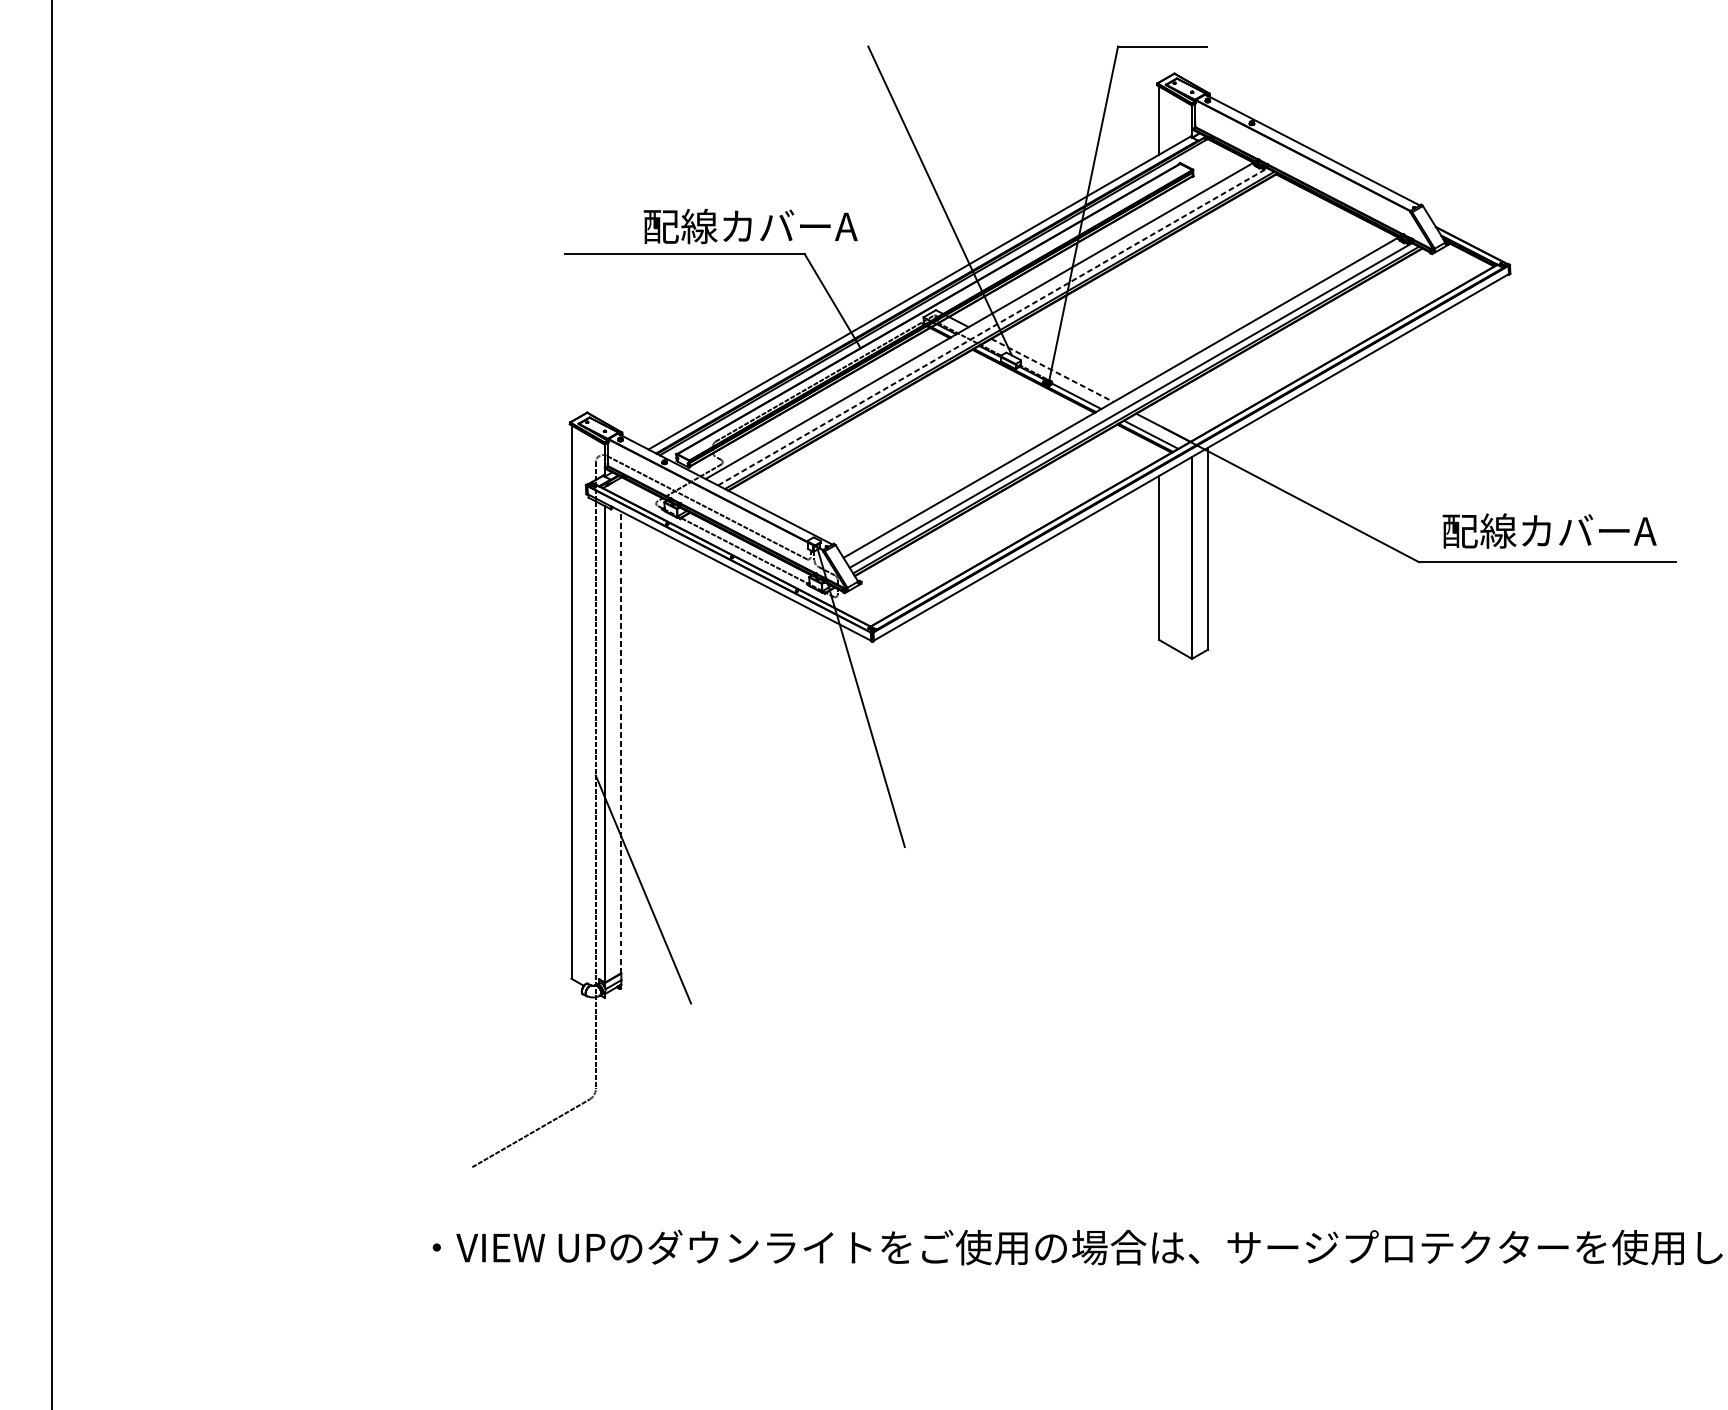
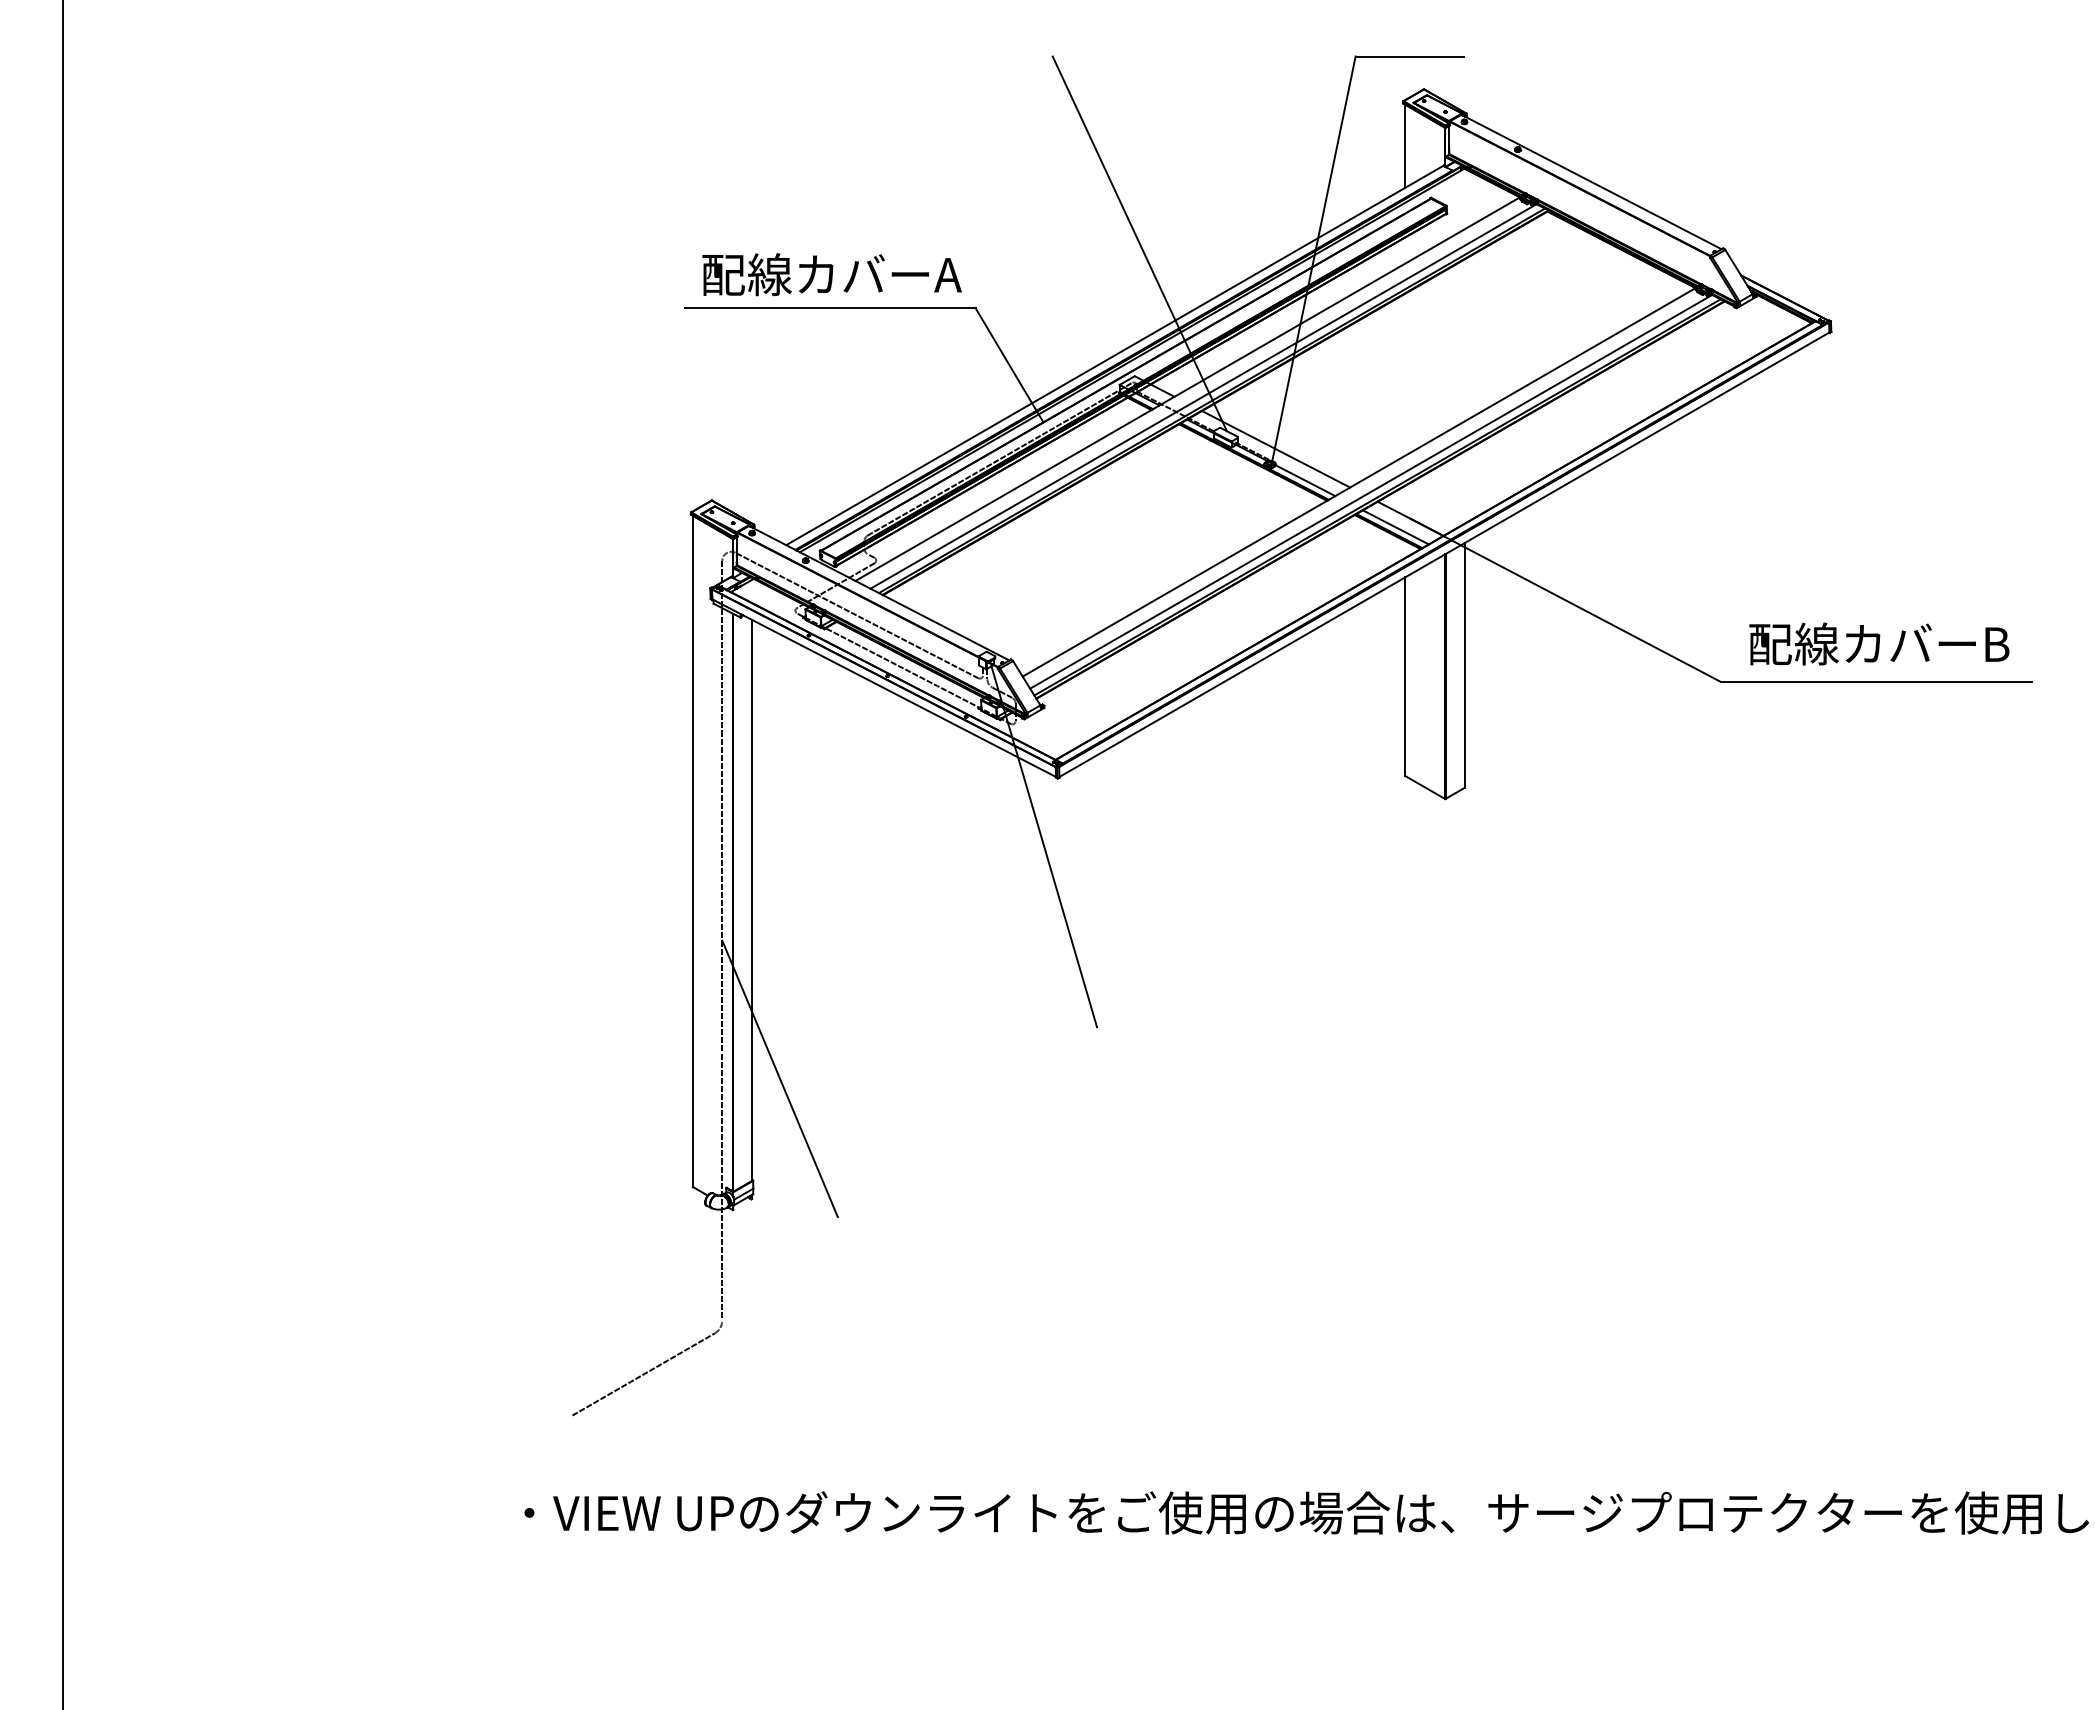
text: (750, 226) -> (831, 274), moved
line: (993, 326) -> (1204, 396), dashed -> solid
line: (1052, 370) -> (1276, 449), dashed -> solid
text: (1645, 531) -> (1995, 644), 配線カバーA -> 配線カバーB
line: (620, 741) -> (752, 899), dashed -> solid

